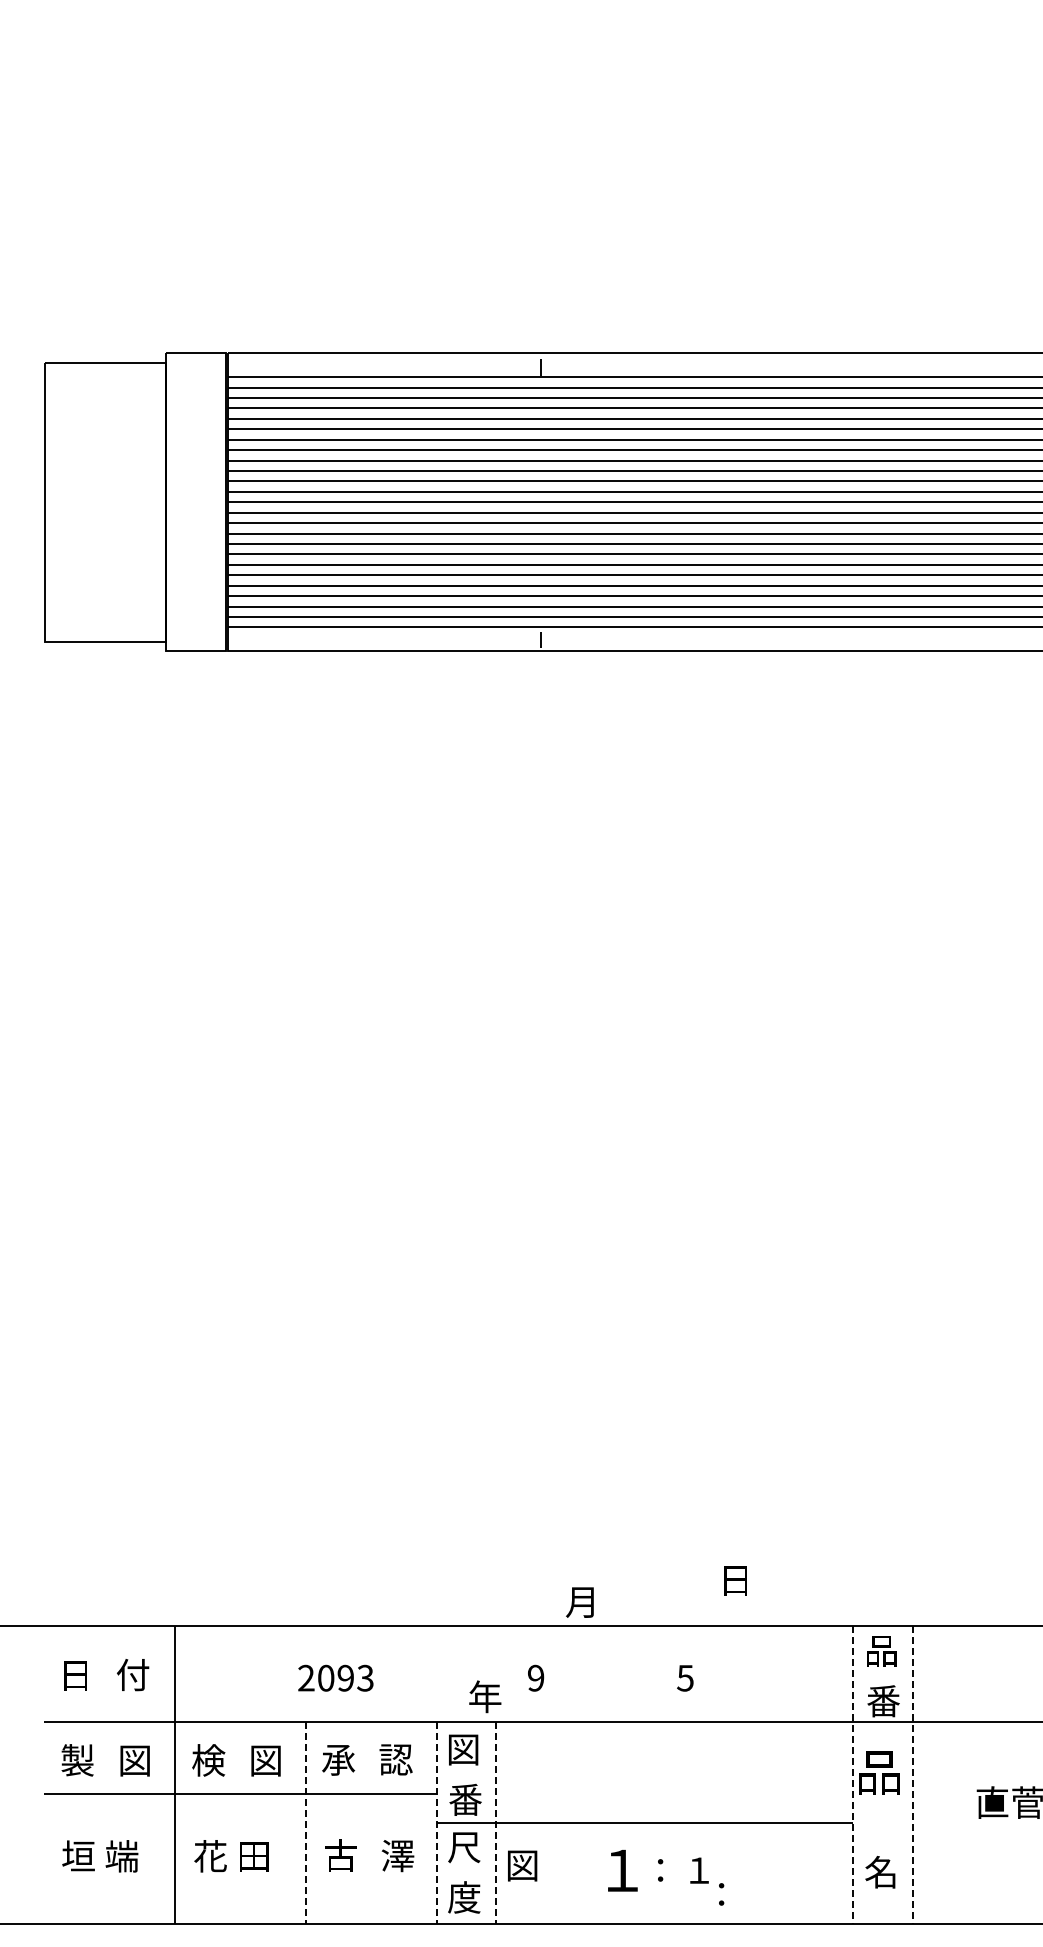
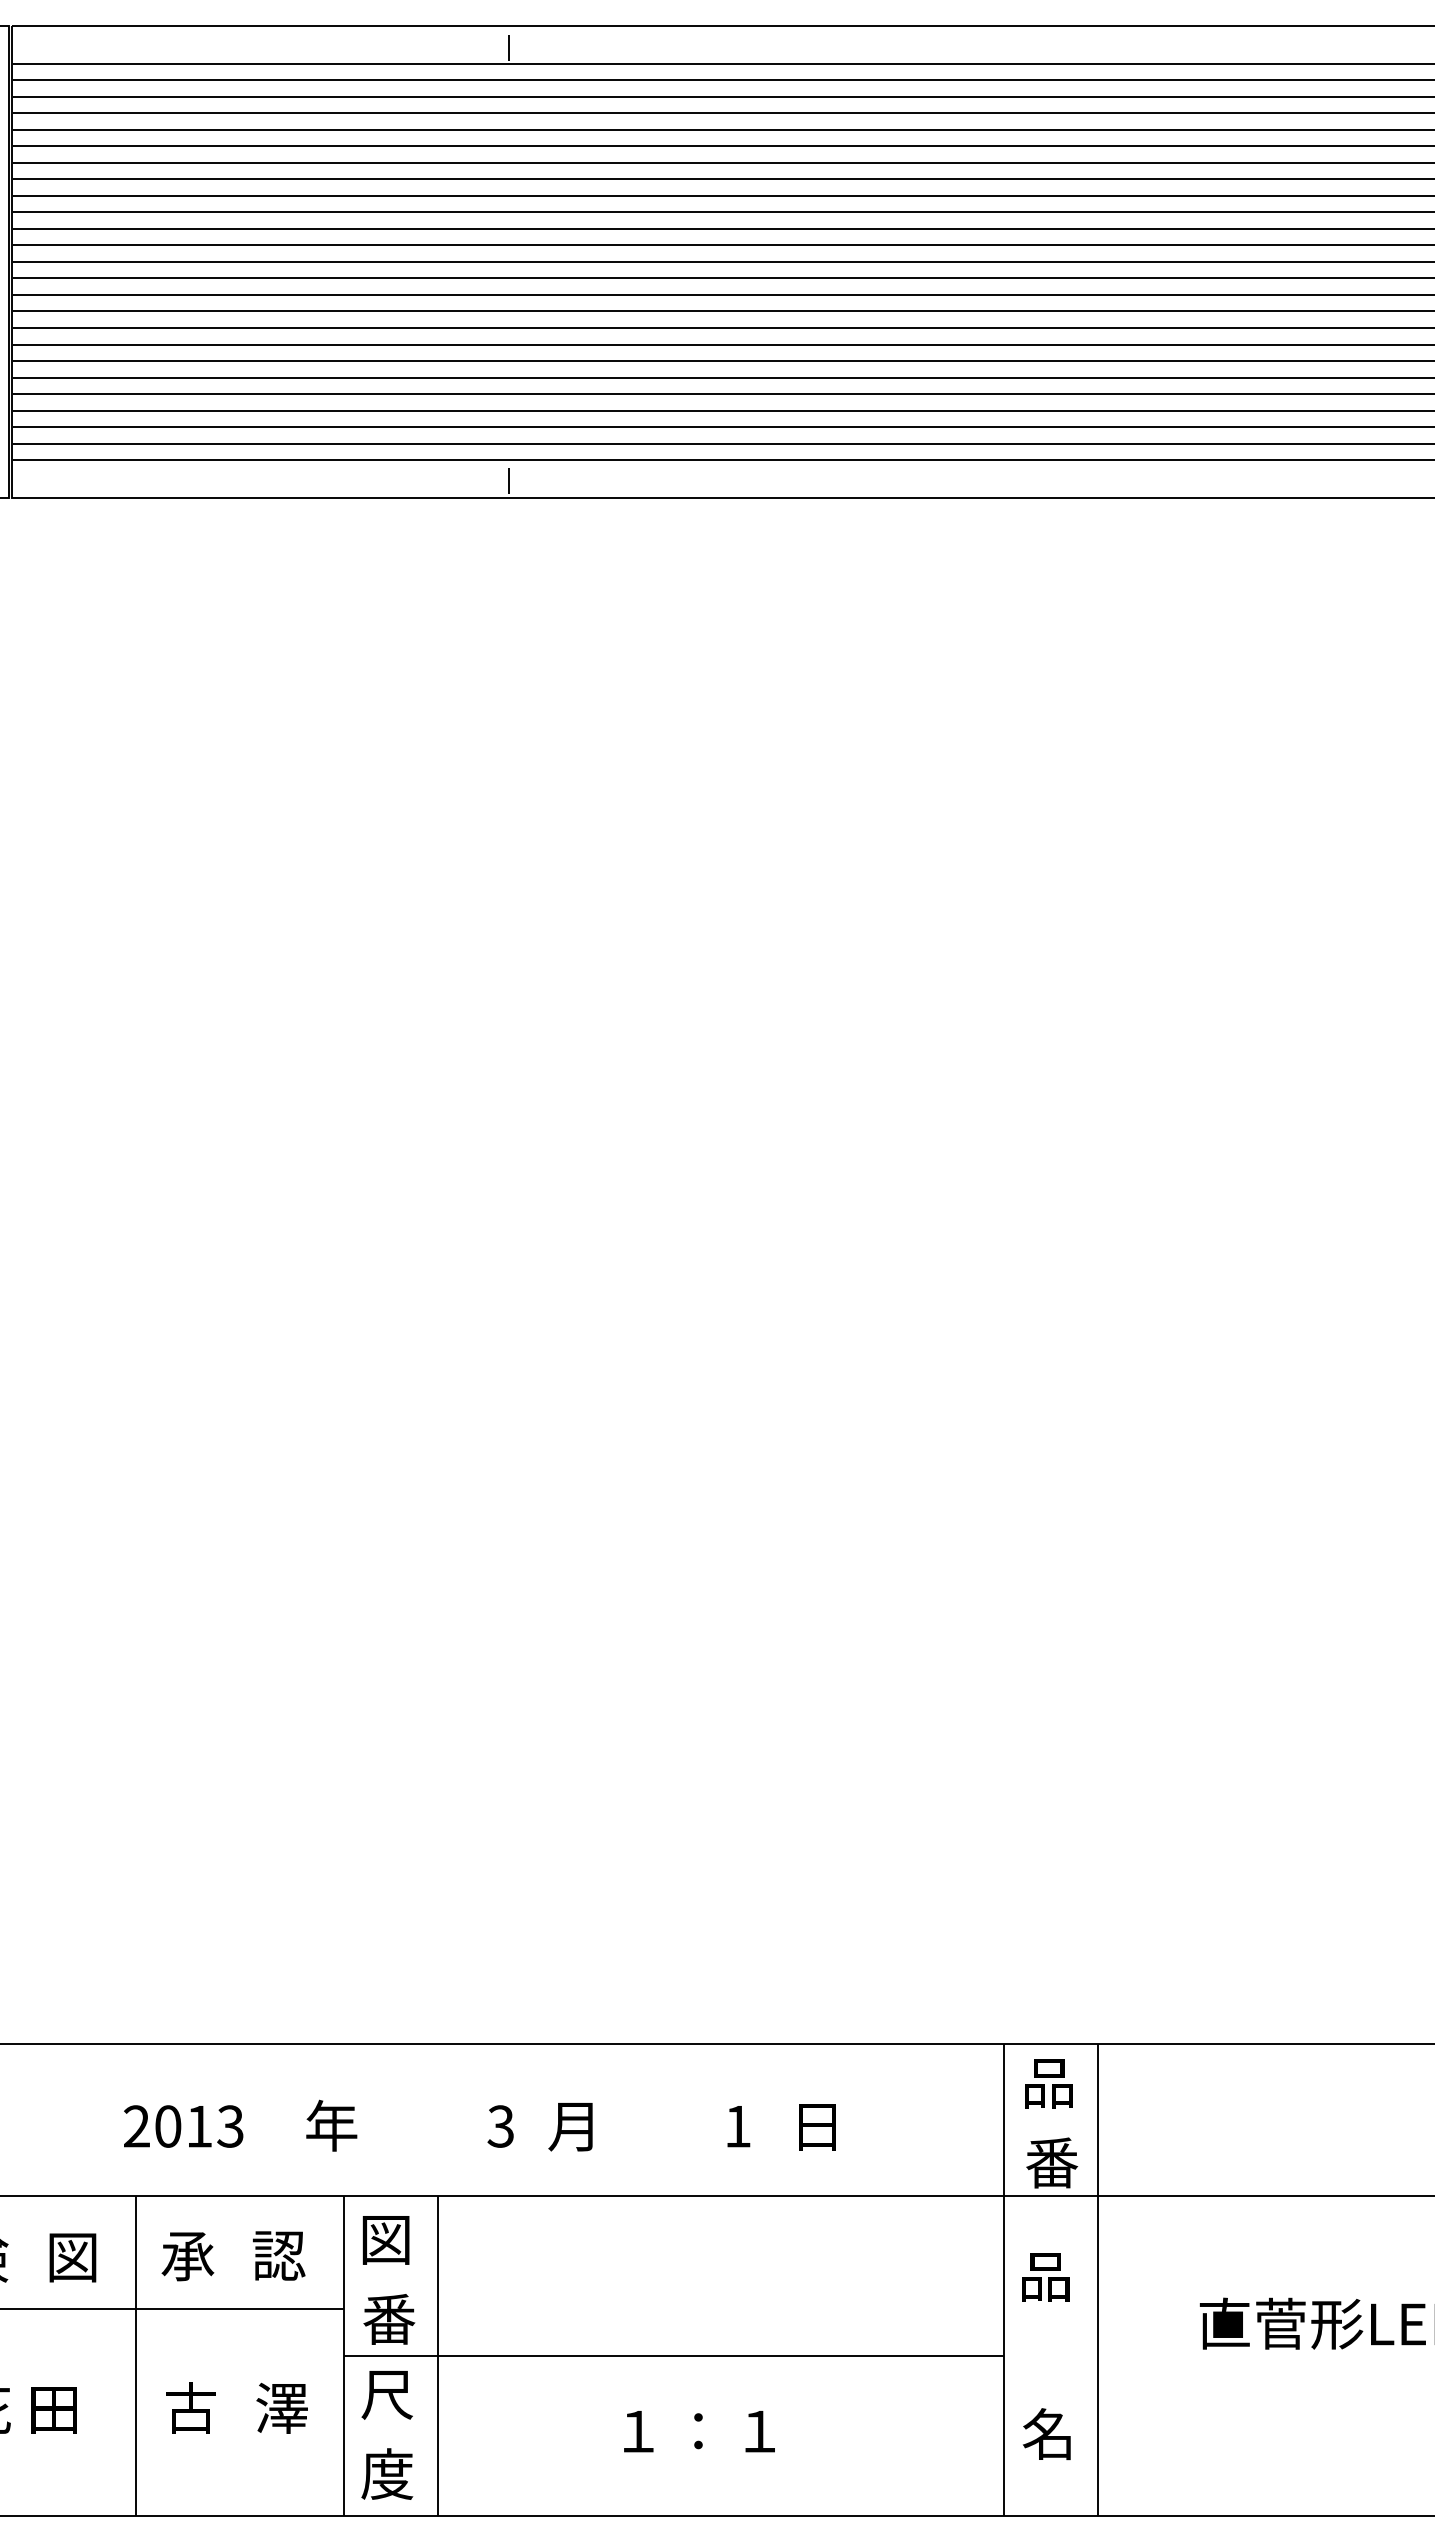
text: (735, 1580) -> (817, 2126), moved
text: (579, 1602) -> (569, 2126), moved
text: (345, 1677) -> (198, 2125), 2093 -> 2013
text: (535, 1678) -> (500, 2126), 9 -> 3
text: (685, 1678) -> (738, 2126), 5 -> 1
text: (485, 1696) -> (332, 2125), moved
part: (879, 1773) -> (1045, 2277), size x0.71
line: (853, 1775) -> (1004, 2280), dashed -> solid
line: (912, 1775) -> (1097, 2280), dashed -> solid
line: (306, 1822) -> (137, 2355), dashed -> solid
line: (437, 1822) -> (344, 2355), dashed -> solid
line: (496, 1822) -> (438, 2355), dashed -> solid
part: (522, 1865) -> (479, 2423), removed
part: (622, 1870) -> (638, 2431), size x0.62
part: (721, 1894) -> (795, 2469), removed

